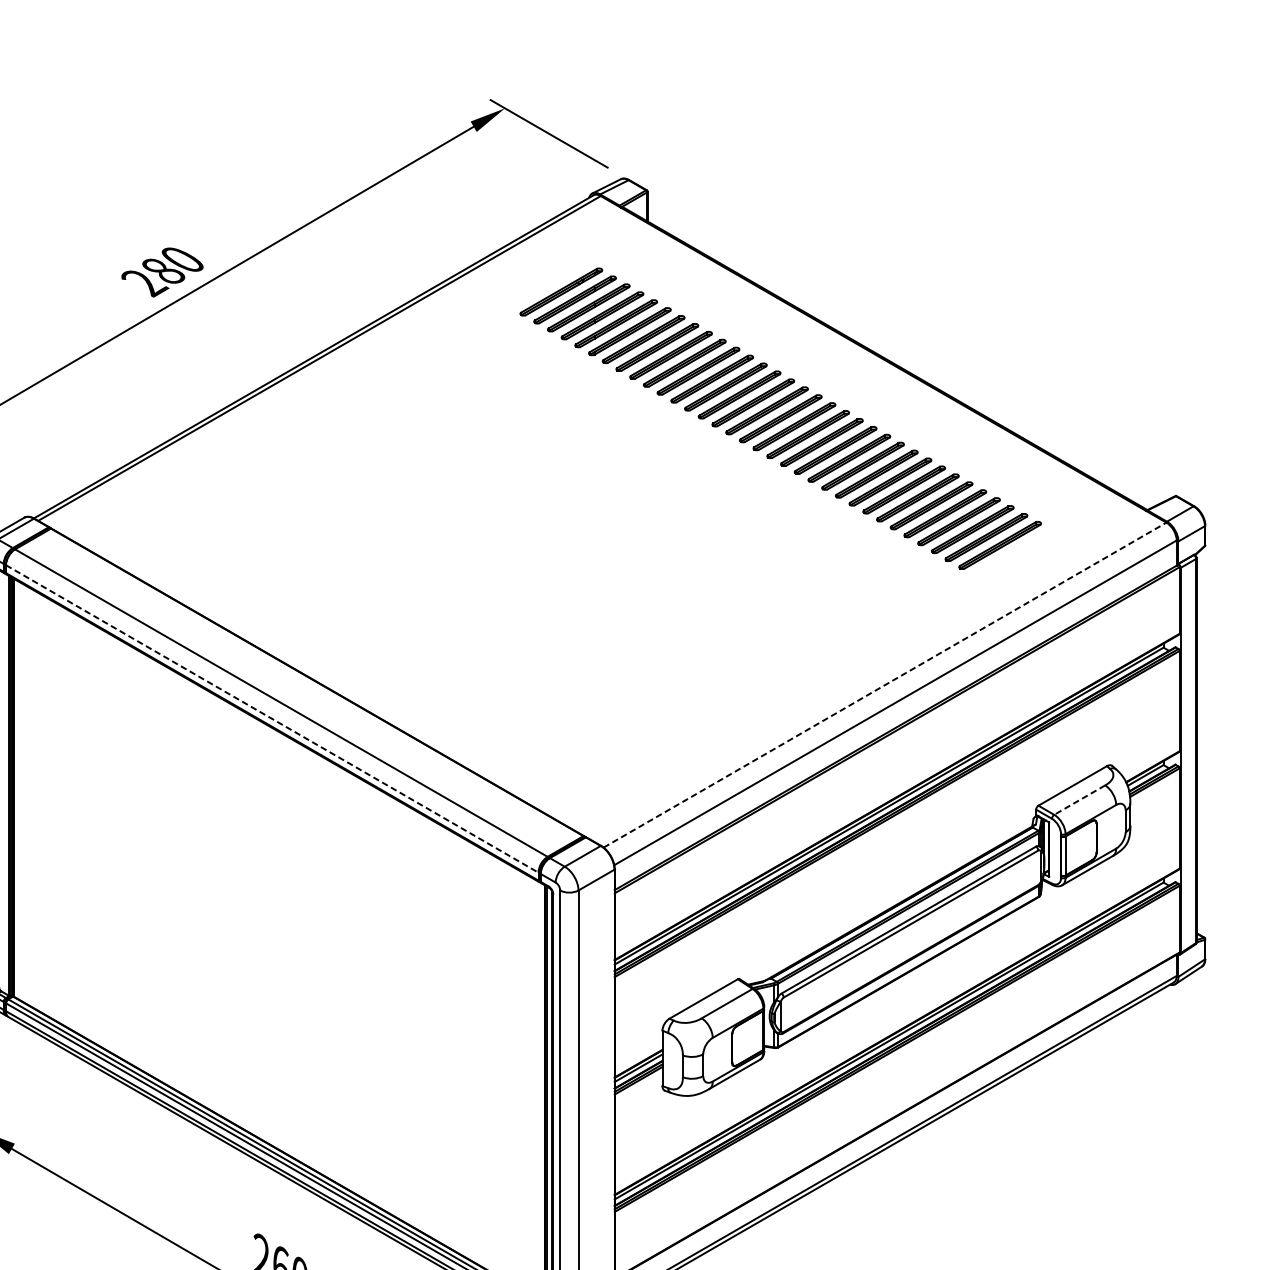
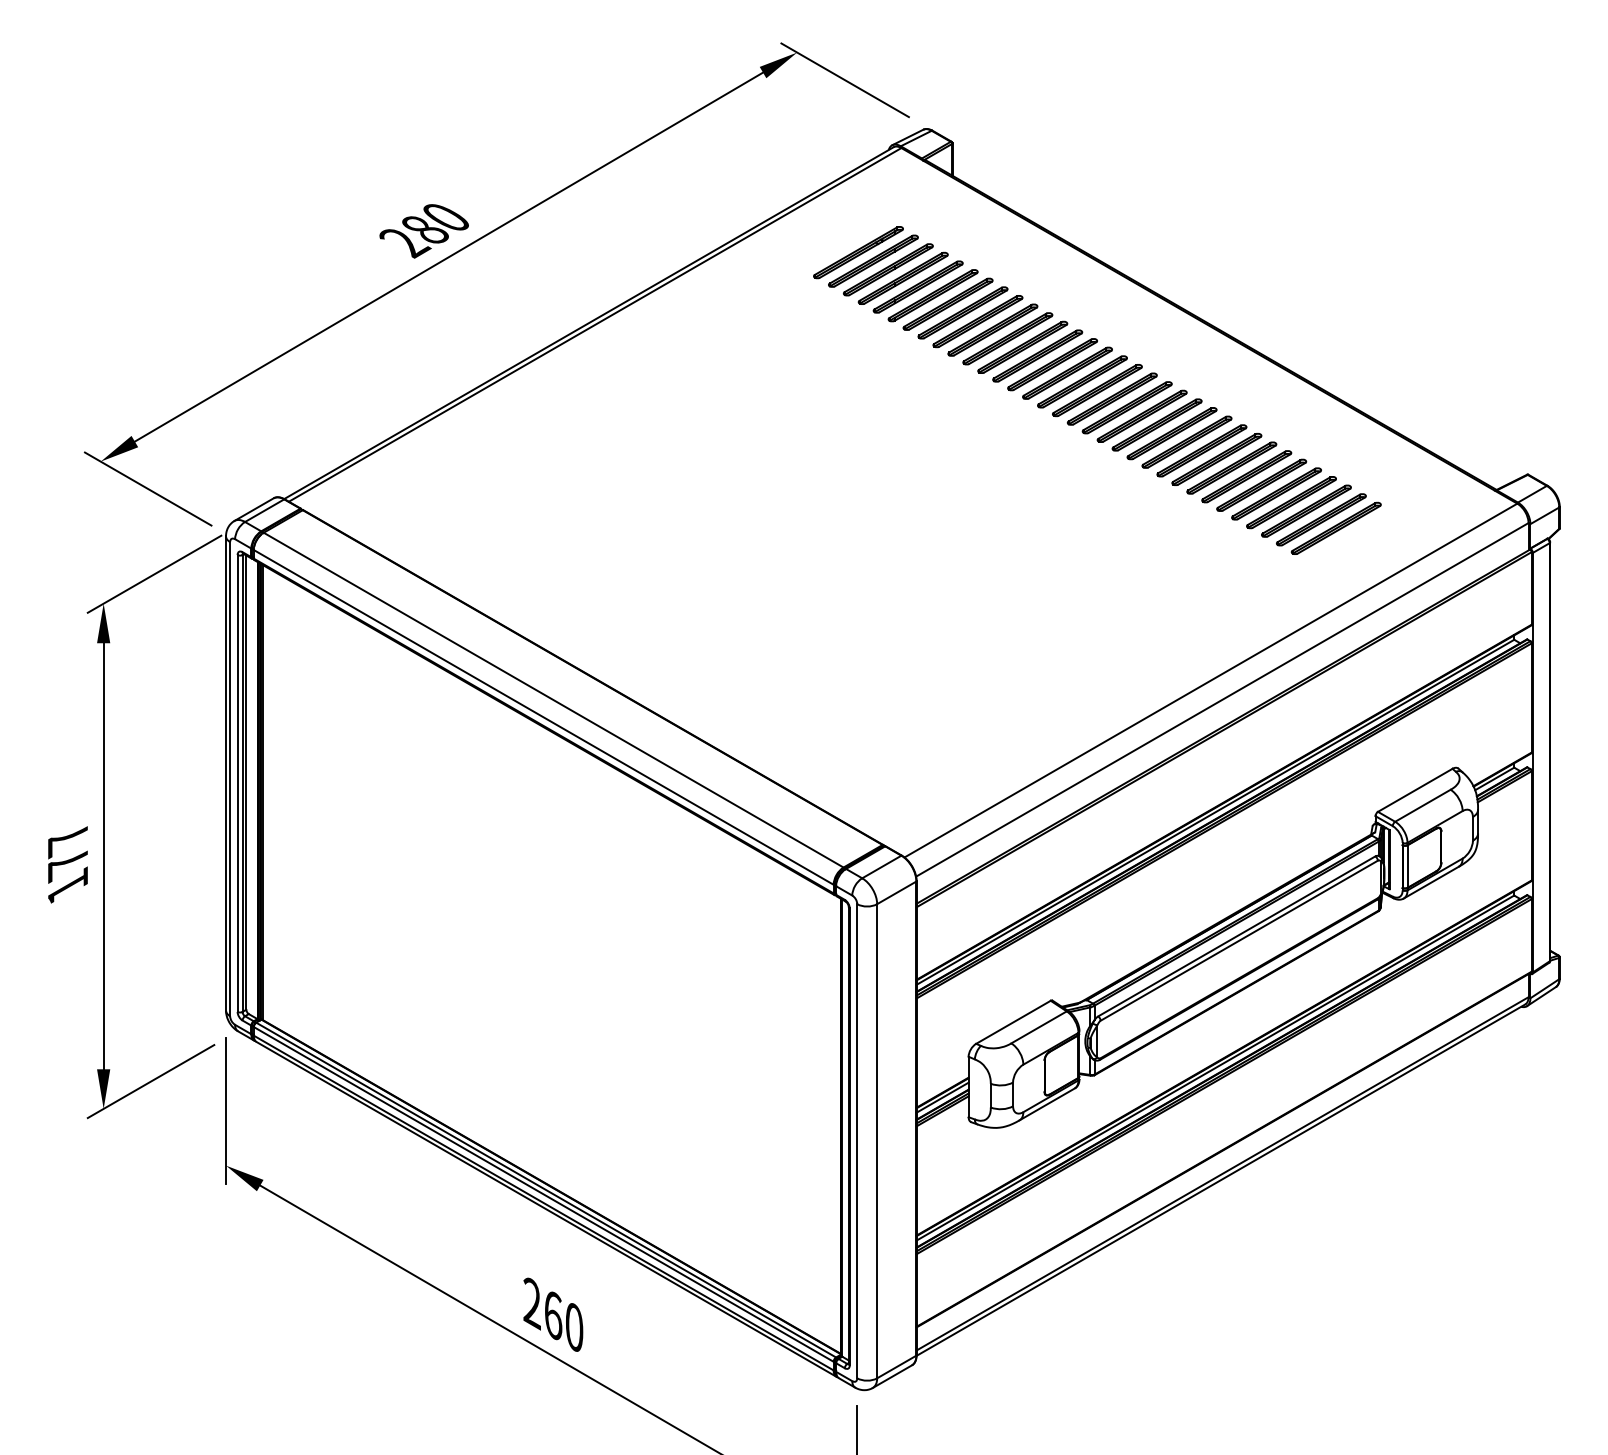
line: (884, 685) -> (1210, 680), dashed -> solid
line: (272, 719) -> (543, 717), dashed -> solid
line: (1079, 800) -> (1422, 806), dashed -> solid

